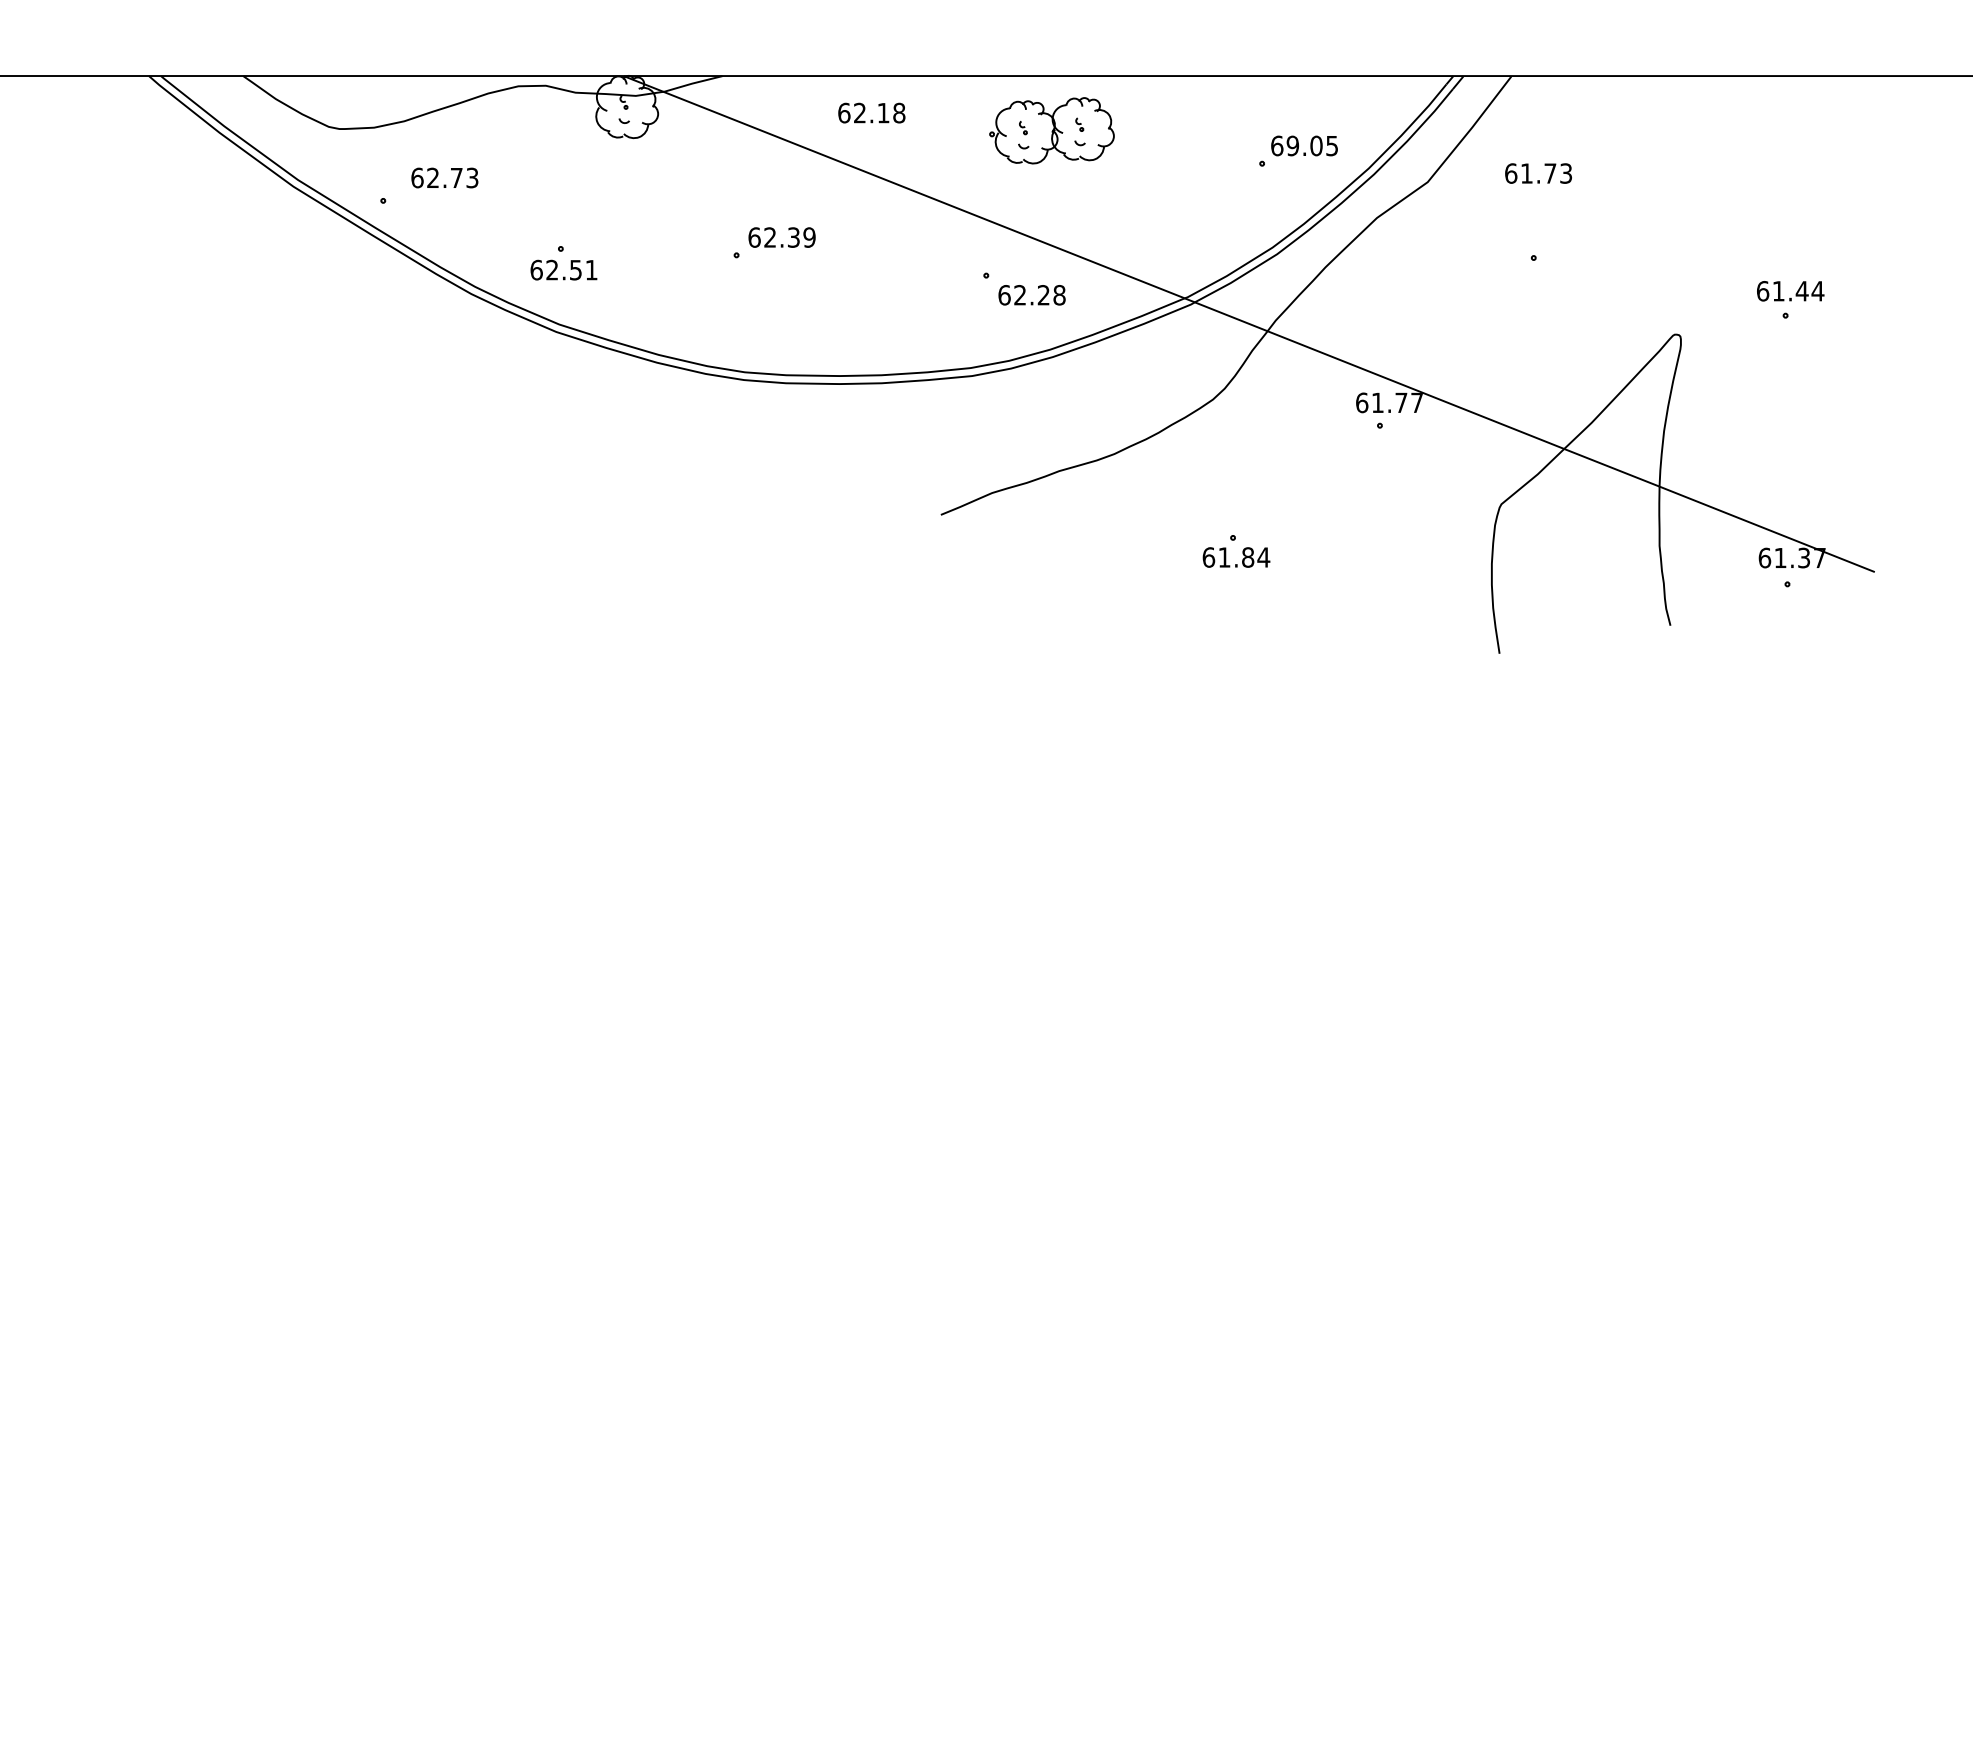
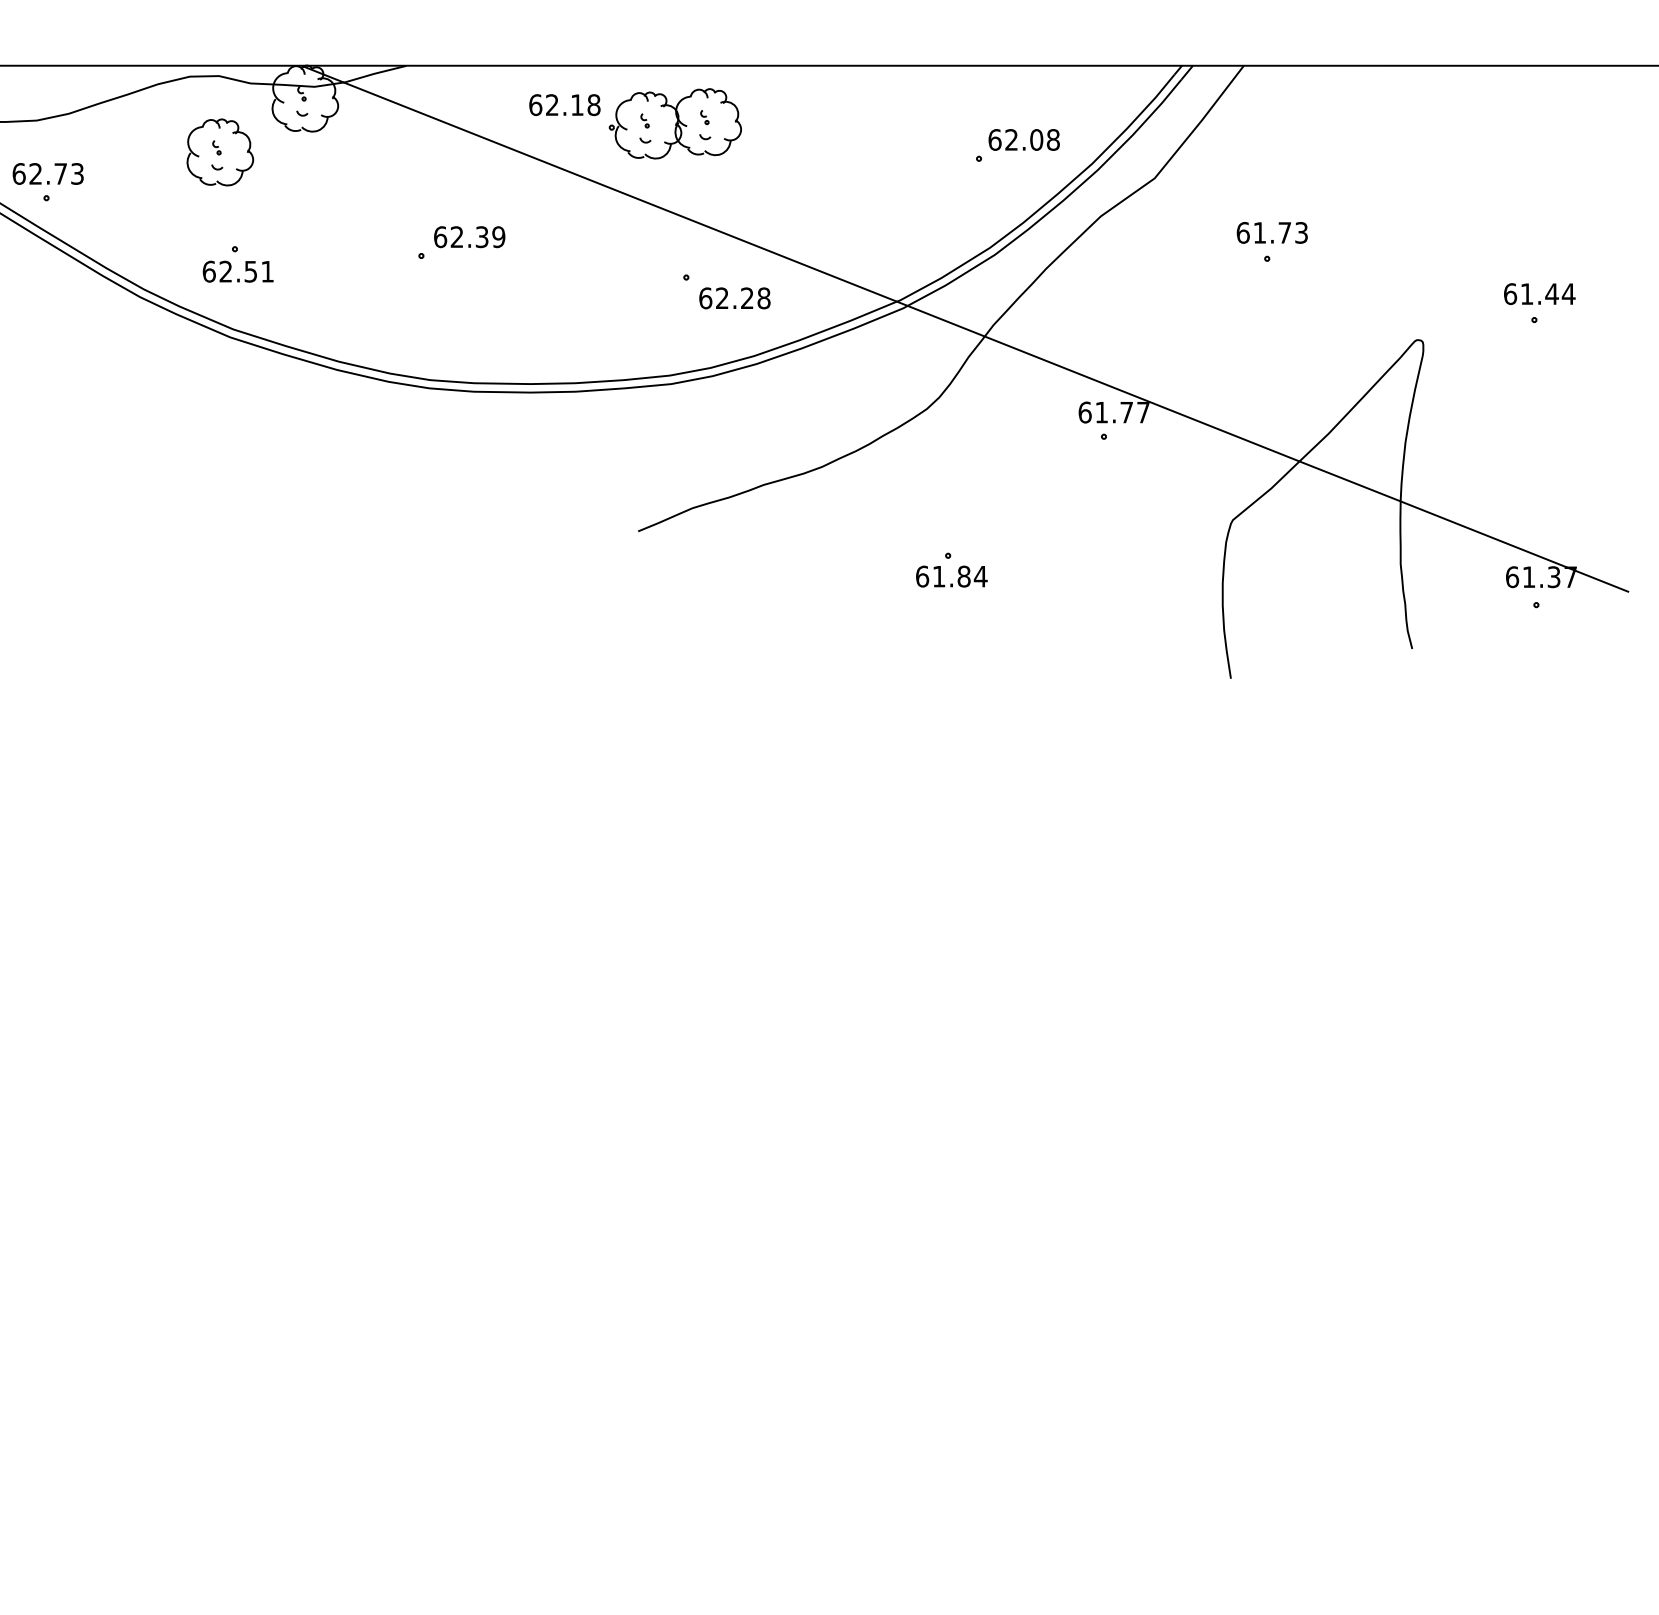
part: (1051, 130) -> (674, 123), moved
text: (1312, 145) -> (1032, 139), 69.05 -> 62.08
part: (546, 157) -> (219, 152), added
text: (1538, 173) -> (1272, 232), moved
text: (444, 177) -> (47, 173), moved

